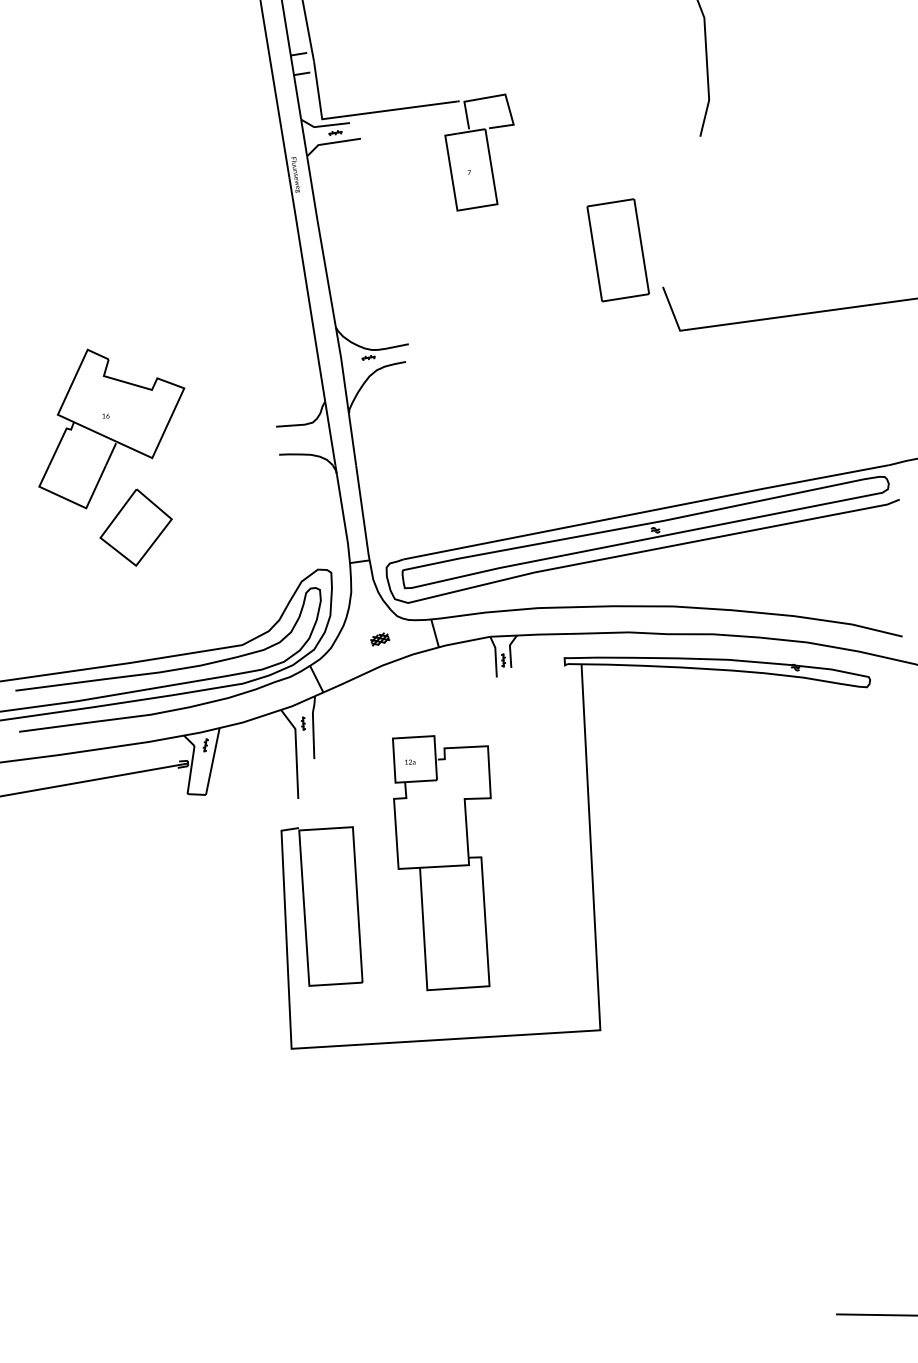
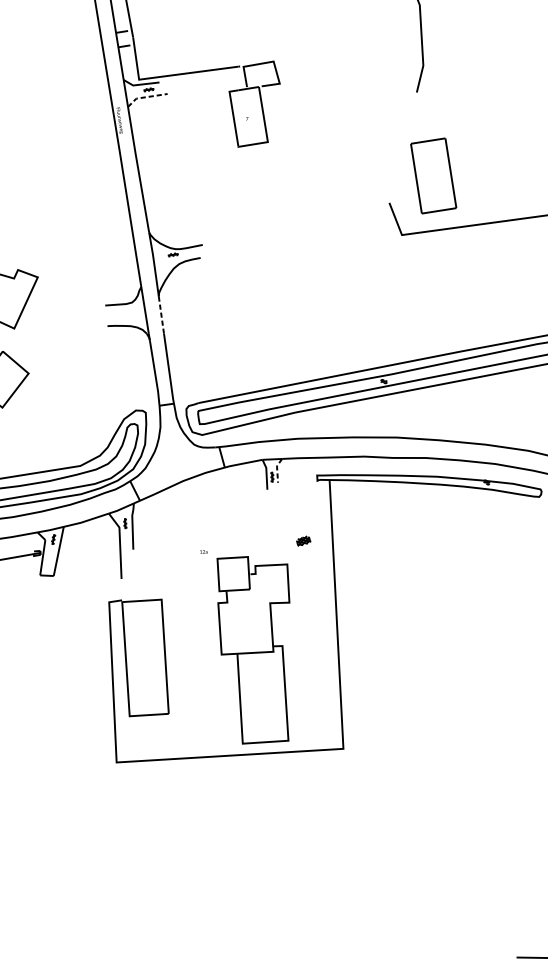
line: (331, 143) -> (145, 97), solid -> dashed
part: (617, 250) -> (433, 176), moved
line: (352, 439) -> (161, 314), solid -> dashed
part: (380, 639) -> (303, 541), moved
line: (510, 650) -> (277, 469), solid -> dashed
part: (441, 863) -> (253, 650), moved

